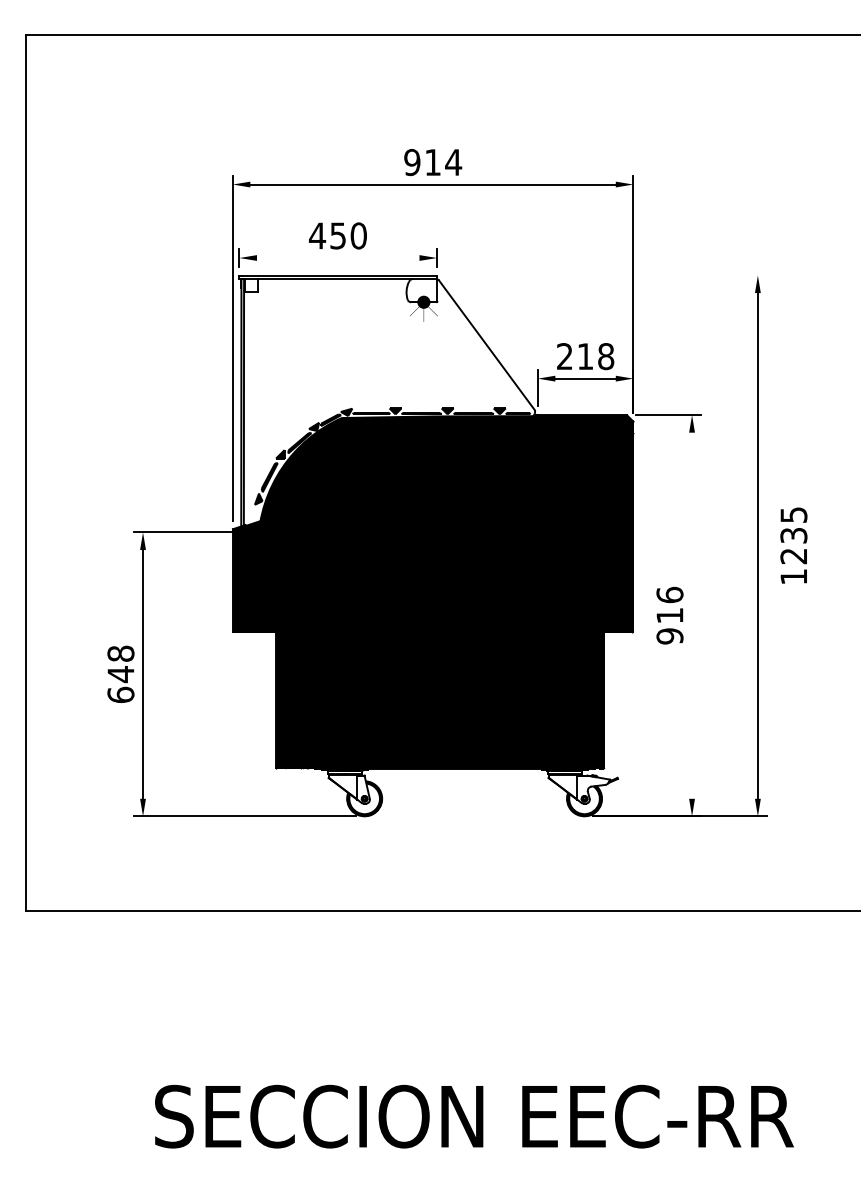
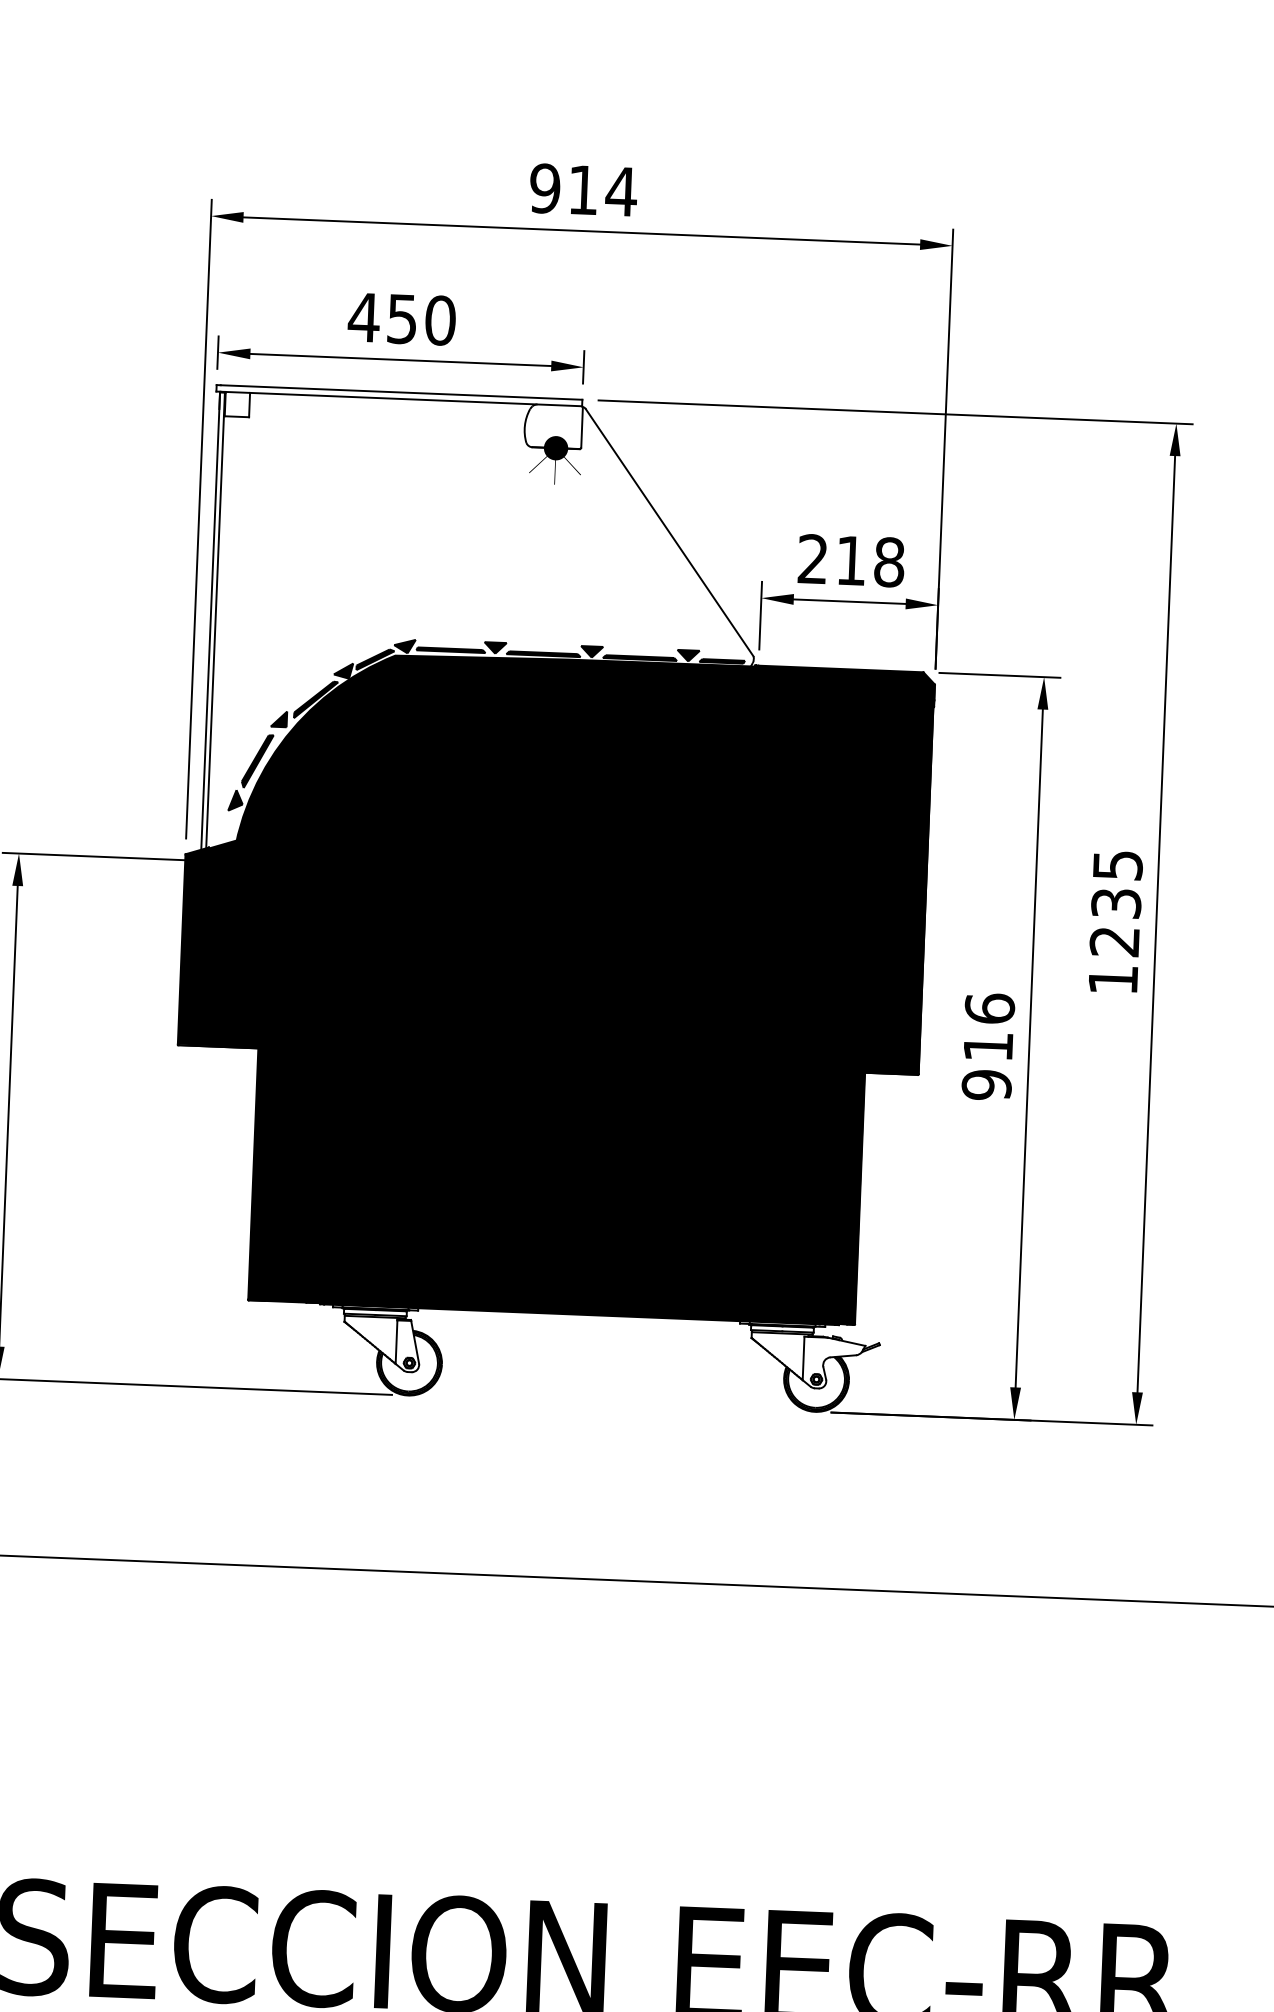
line: (338, 258) -> (401, 360), added
line: (605, 275) -> (894, 412), added
text: (793, 545) -> (1114, 921), moved
line: (692, 615) -> (1030, 1048), added

